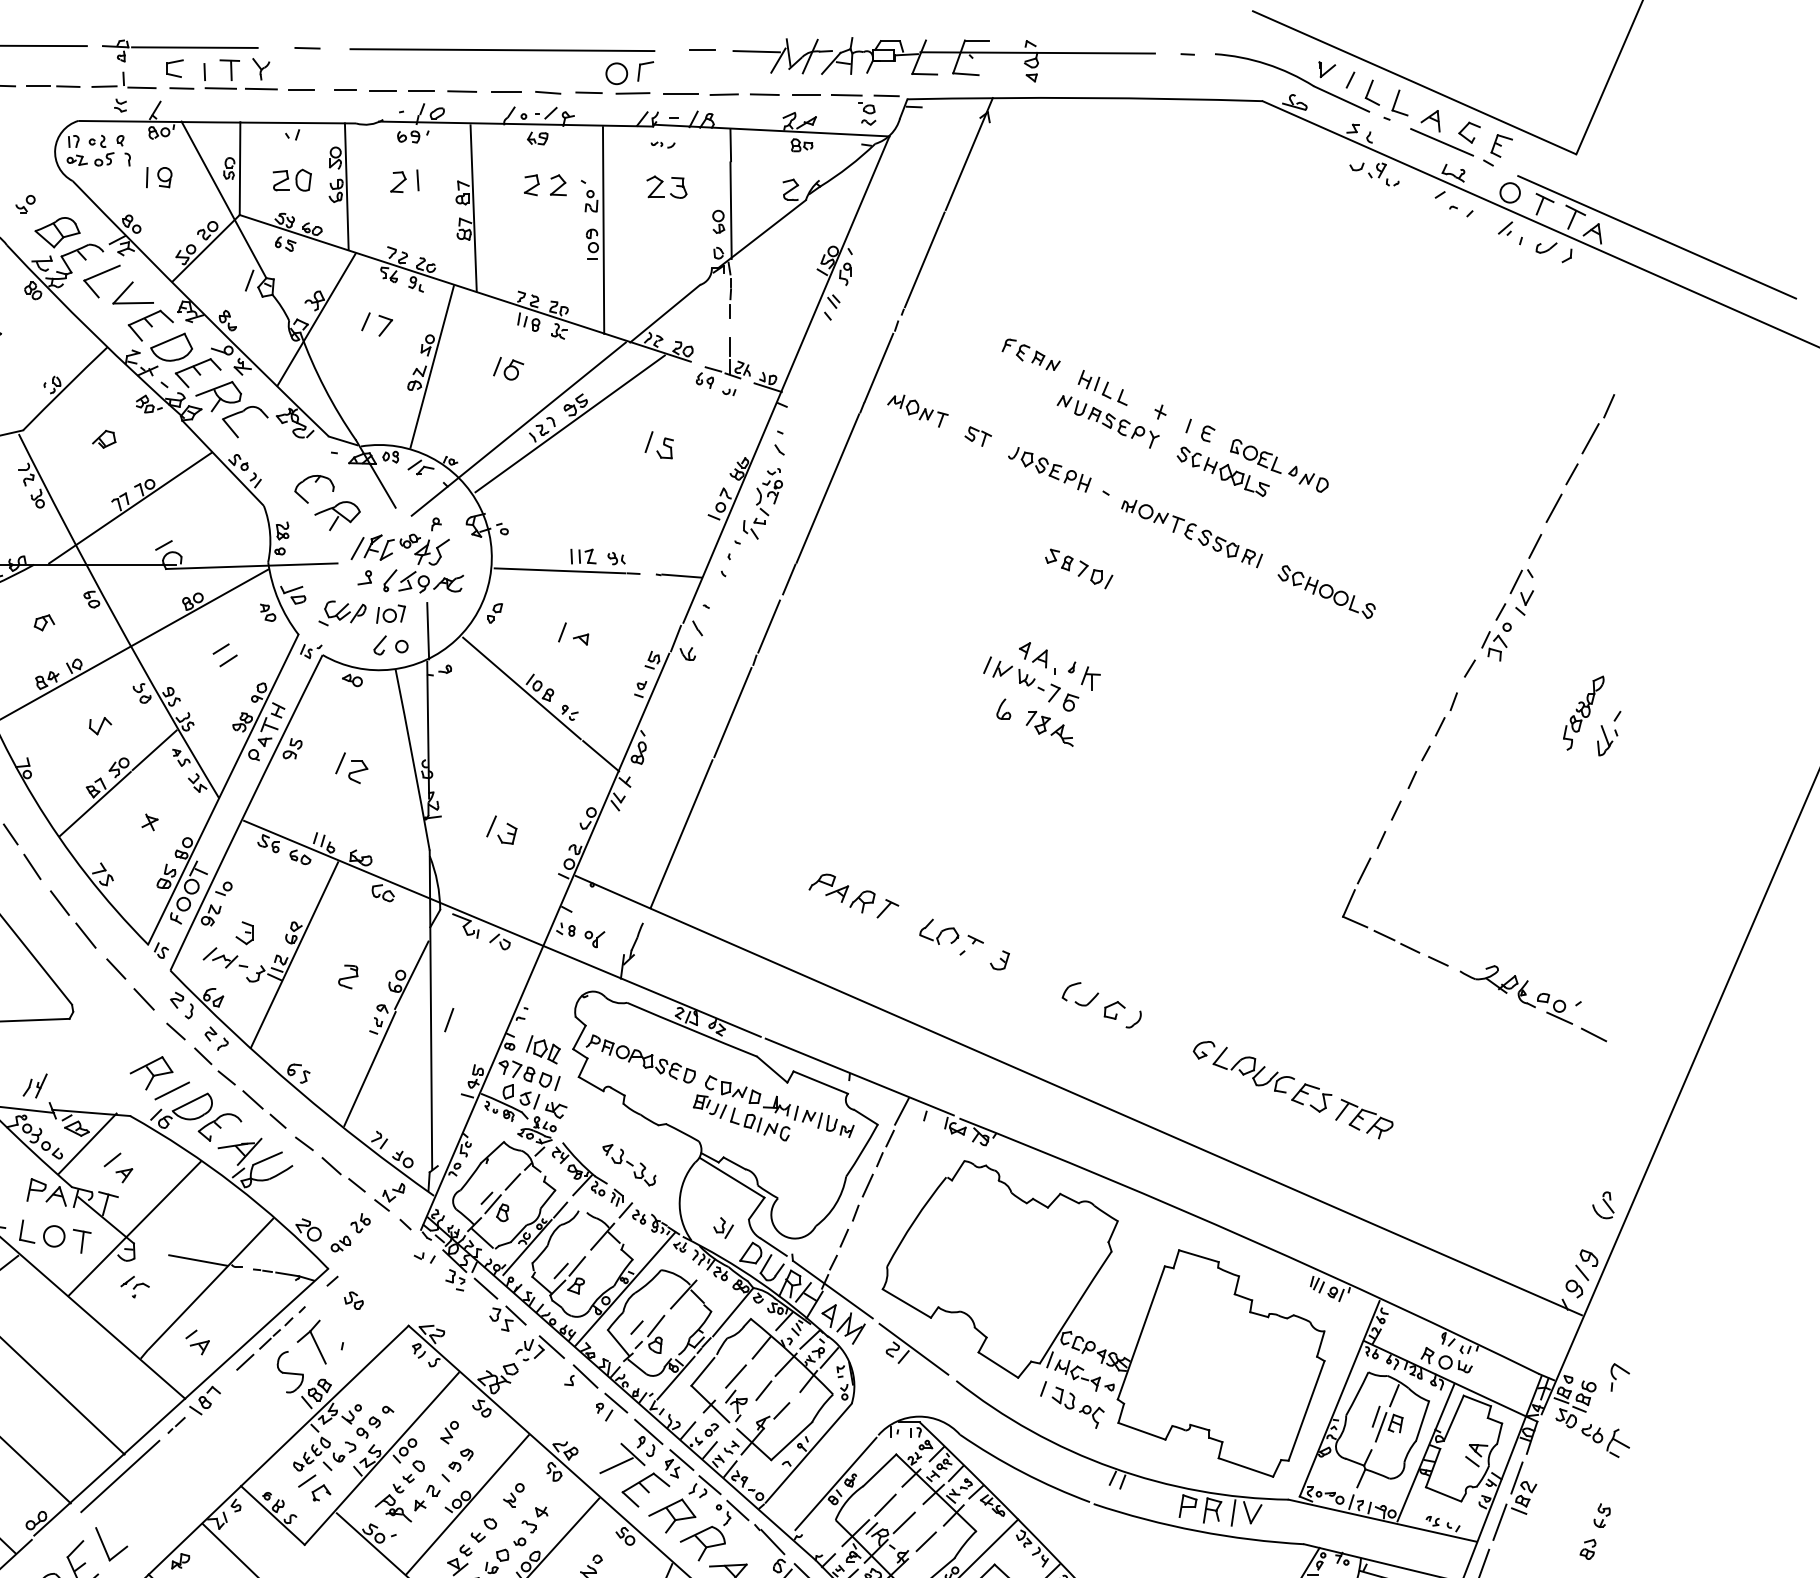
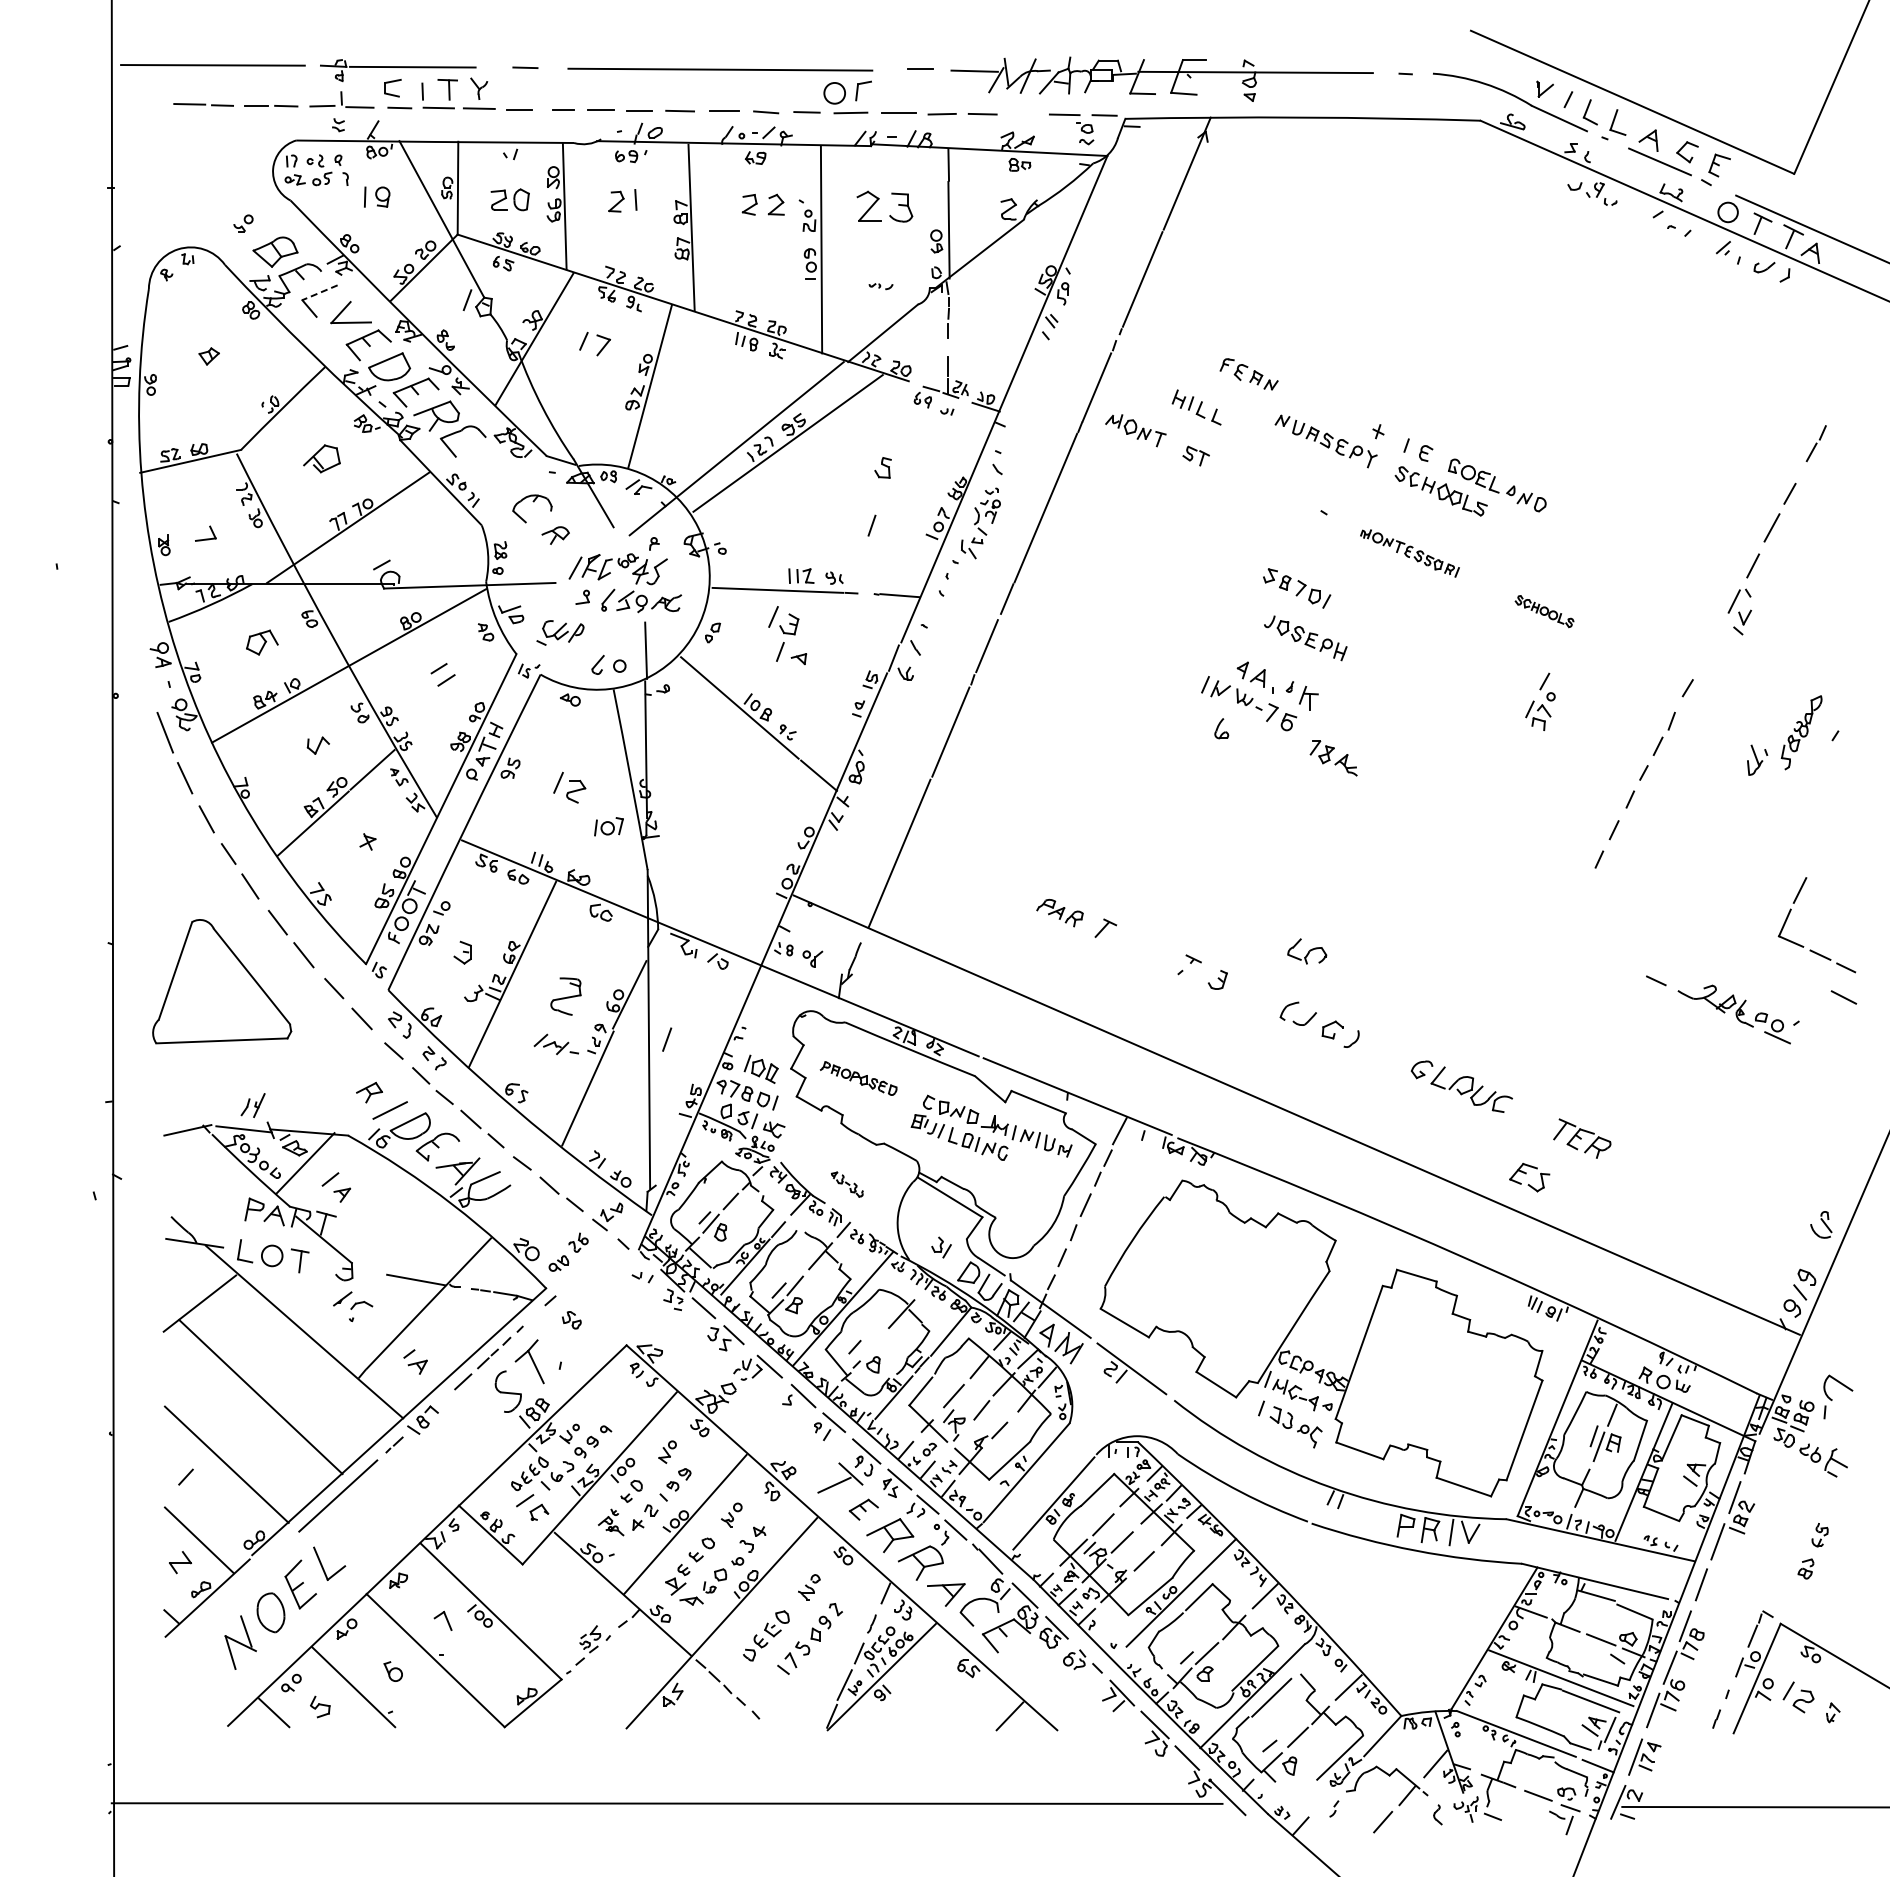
line: (806, 94) -> (1024, 114), removed
part: (662, 144) -> (880, 286), moved
part: (666, 186) -> (884, 206), size x1.4
line: (101, 272) -> (319, 292), solid -> dashed
part: (508, 368) -> (726, 388), removed
part: (1102, 387) -> (1196, 407), moved
part: (1598, 423) -> (1816, 443), size x0.6
part: (104, 438) -> (322, 458), size x1.6
line: (648, 441) -> (871, 525), moved
part: (1049, 469) -> (1305, 638), moved
part: (337, 515) -> (555, 535), size x0.6
part: (1191, 533) -> (1409, 553), size x0.7
part: (1326, 591) -> (1544, 611), size x0.6
part: (390, 613) -> (608, 826), moved
part: (44, 621) -> (262, 641), size x1.6
part: (1496, 631) -> (1540, 701), moved
part: (1049, 728) -> (1333, 758), moved
part: (1607, 739) -> (1757, 759), moved
part: (501, 829) -> (783, 620), moved
part: (841, 892) -> (1059, 912), size x0.7
part: (1368, 926) -> (1804, 946), moved
part: (939, 931) -> (1307, 951), moved
part: (224, 956) -> (555, 1043), moved
part: (348, 976) -> (566, 996), size x1.6
line: (1593, 1034) -> (1843, 997), moved
part: (640, 1058) -> (858, 1078), size x0.7
part: (151, 1072) -> (369, 1092), size x0.6
part: (1311, 1097) -> (1529, 1177), moved
part: (629, 1164) -> (847, 1184), size x0.6
line: (134, 1228) -> (352, 1248), removed
part: (134, 1286) -> (352, 1306), size x1.4
line: (656, 1325) -> (874, 1345), removed
part: (1619, 1376) -> (1837, 1396), size x1.6
part: (645, 1489) -> (863, 1509), size x0.6
part: (392, 1502) -> (610, 1522), size x0.7

